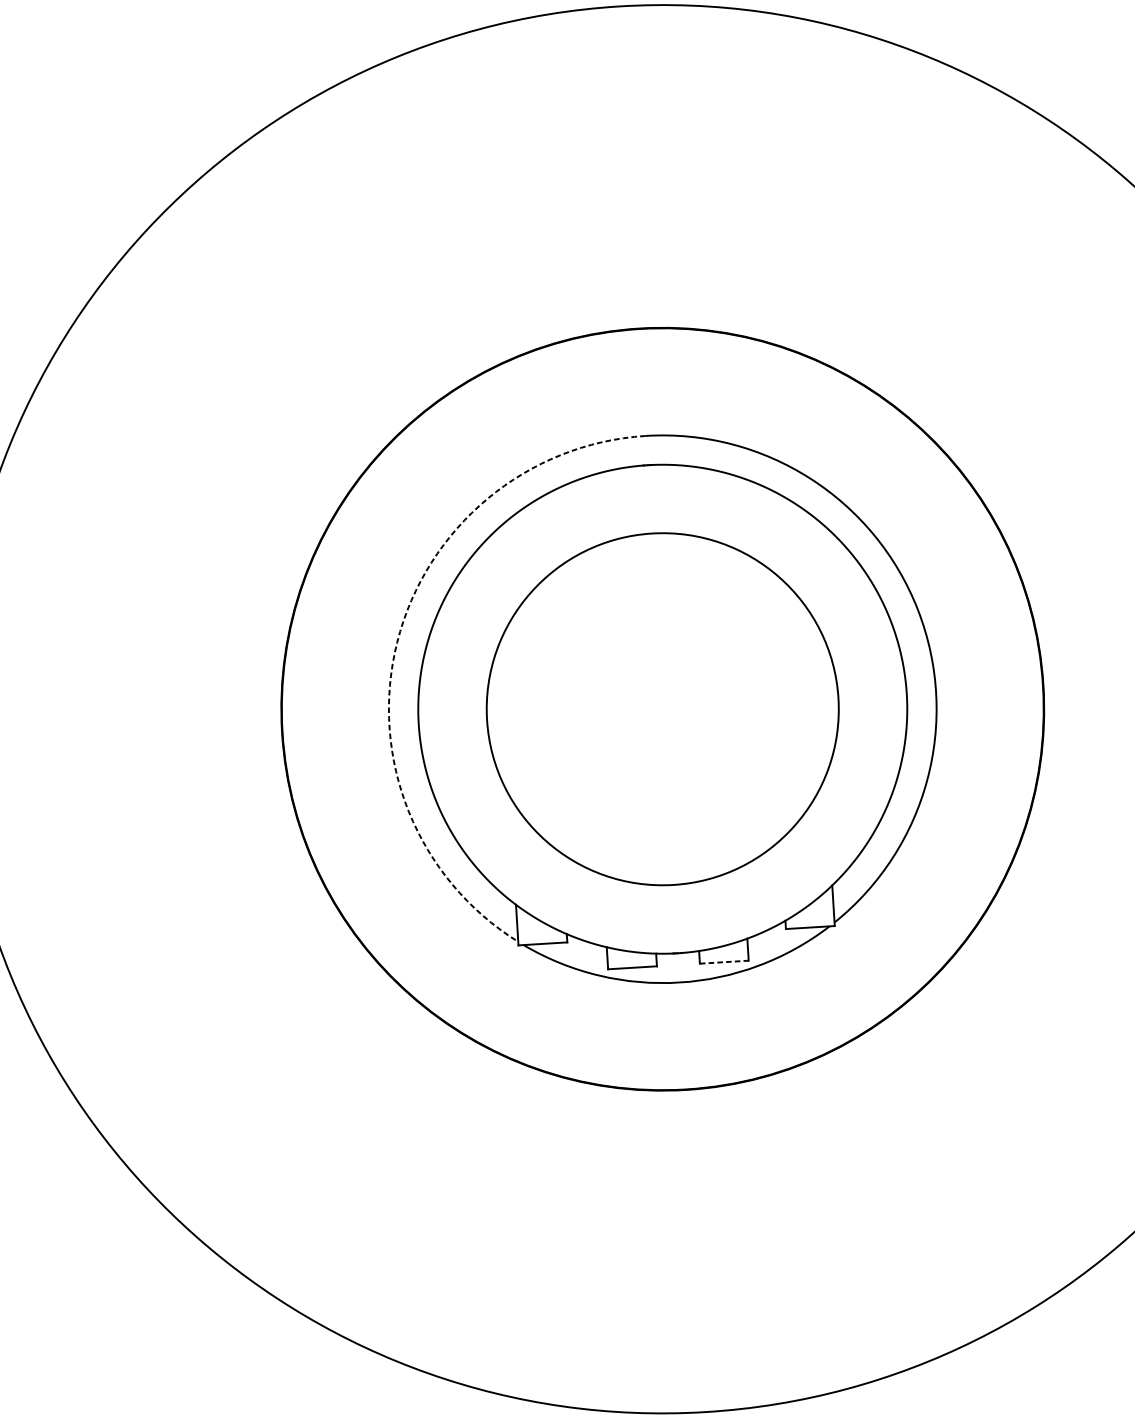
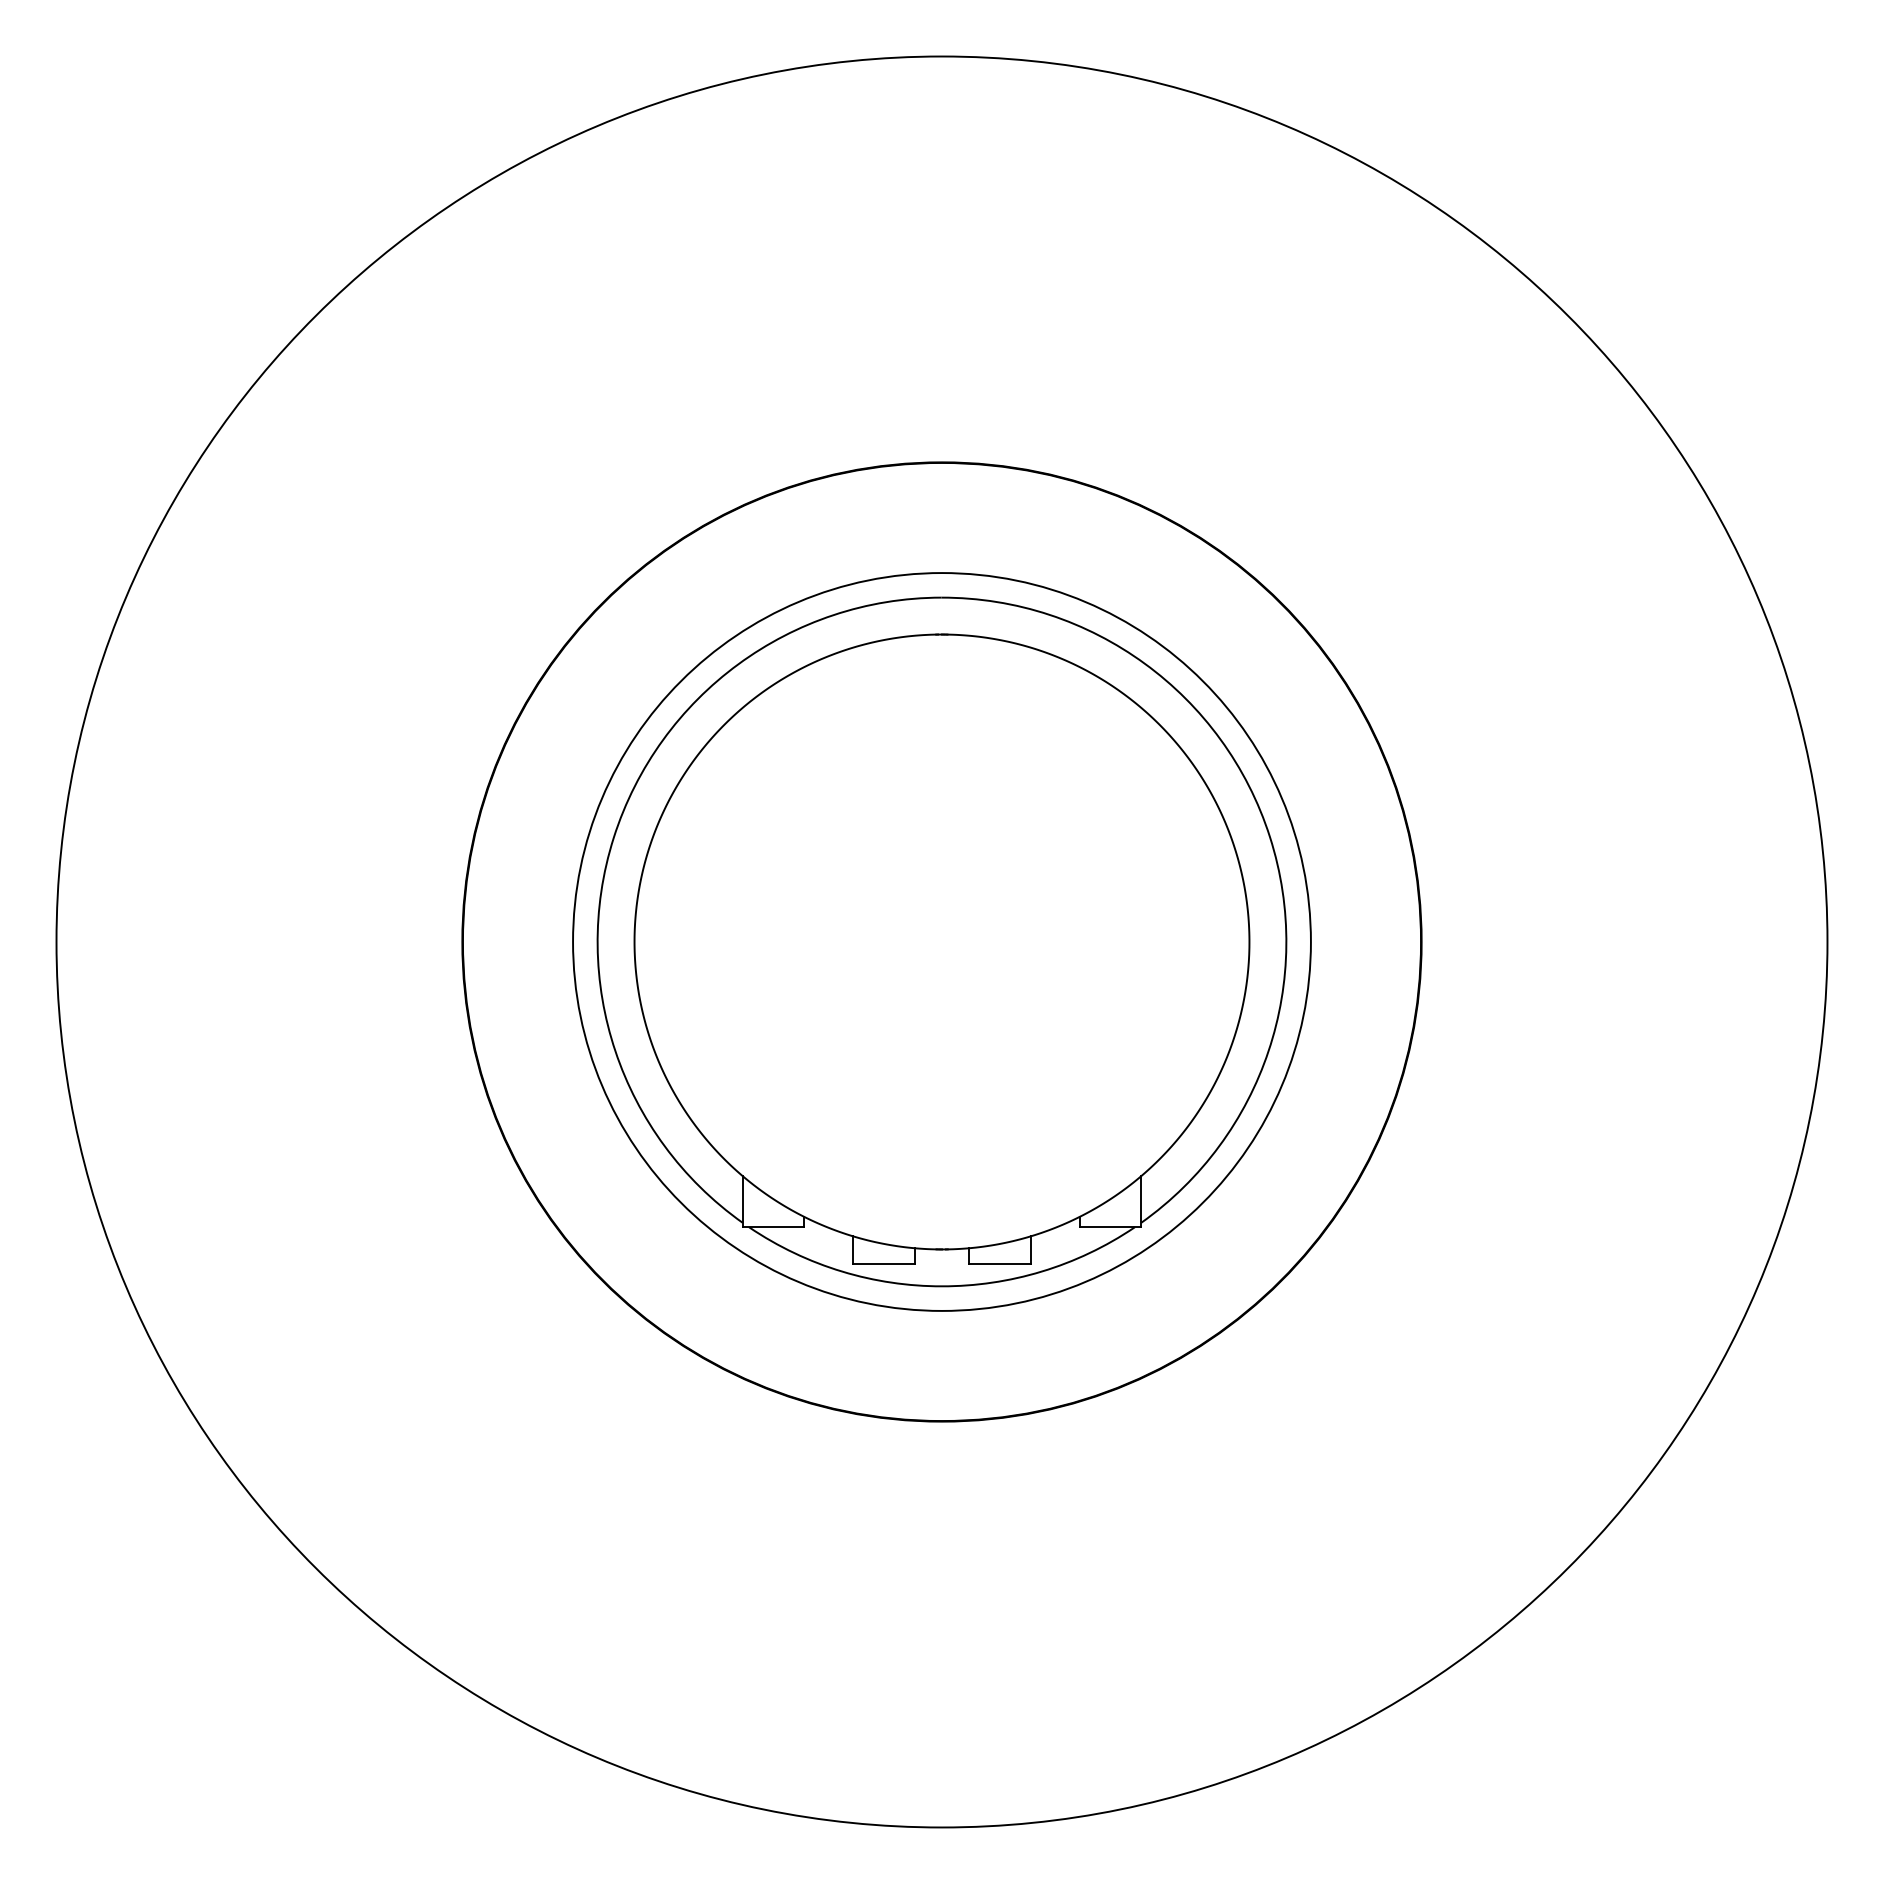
arc: (396, 642) -> (613, 837), dashed -> solid
circle: (662, 708) -> (941, 941), size x1.67
line: (724, 962) -> (999, 1264), dashed -> solid

